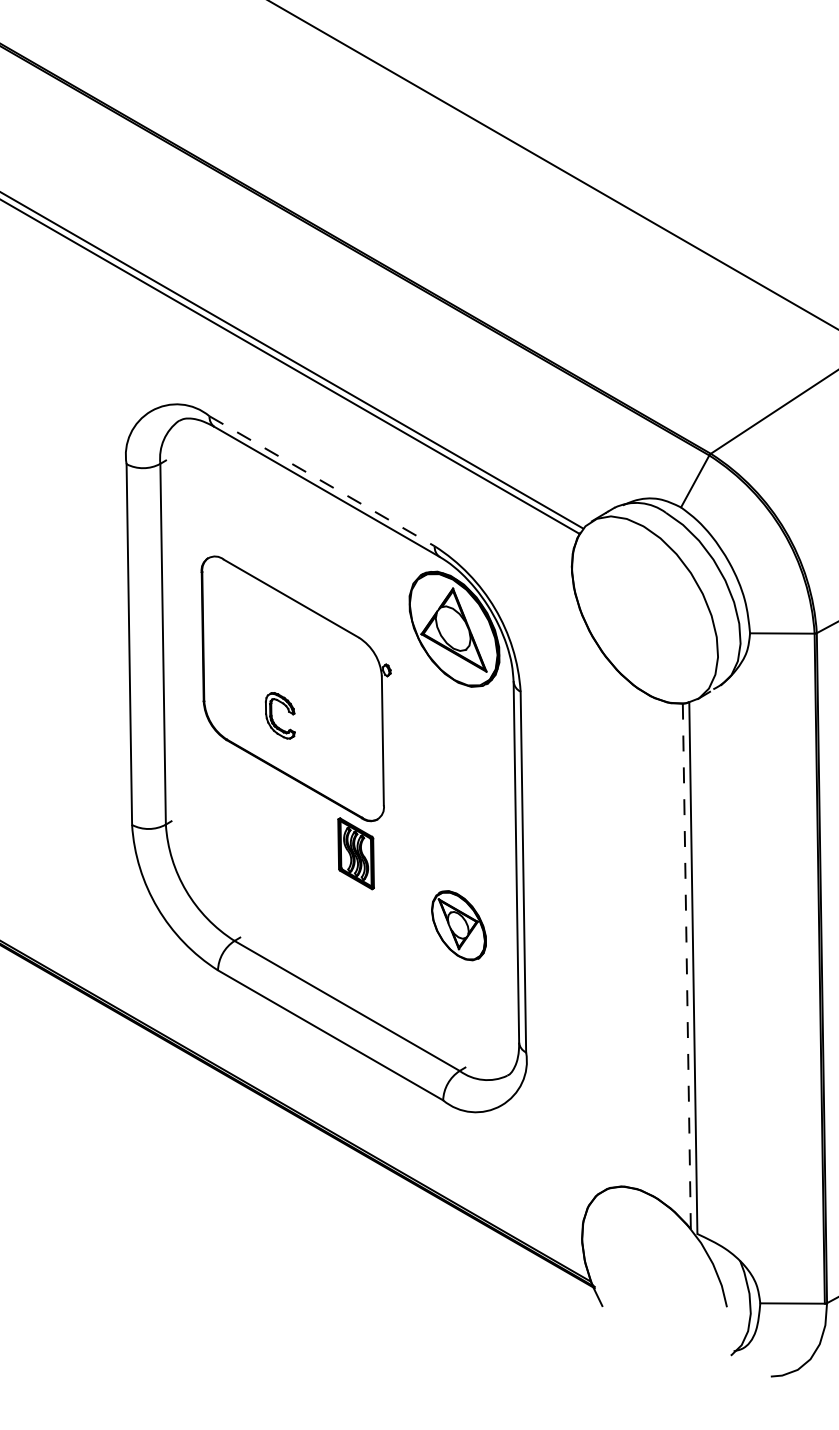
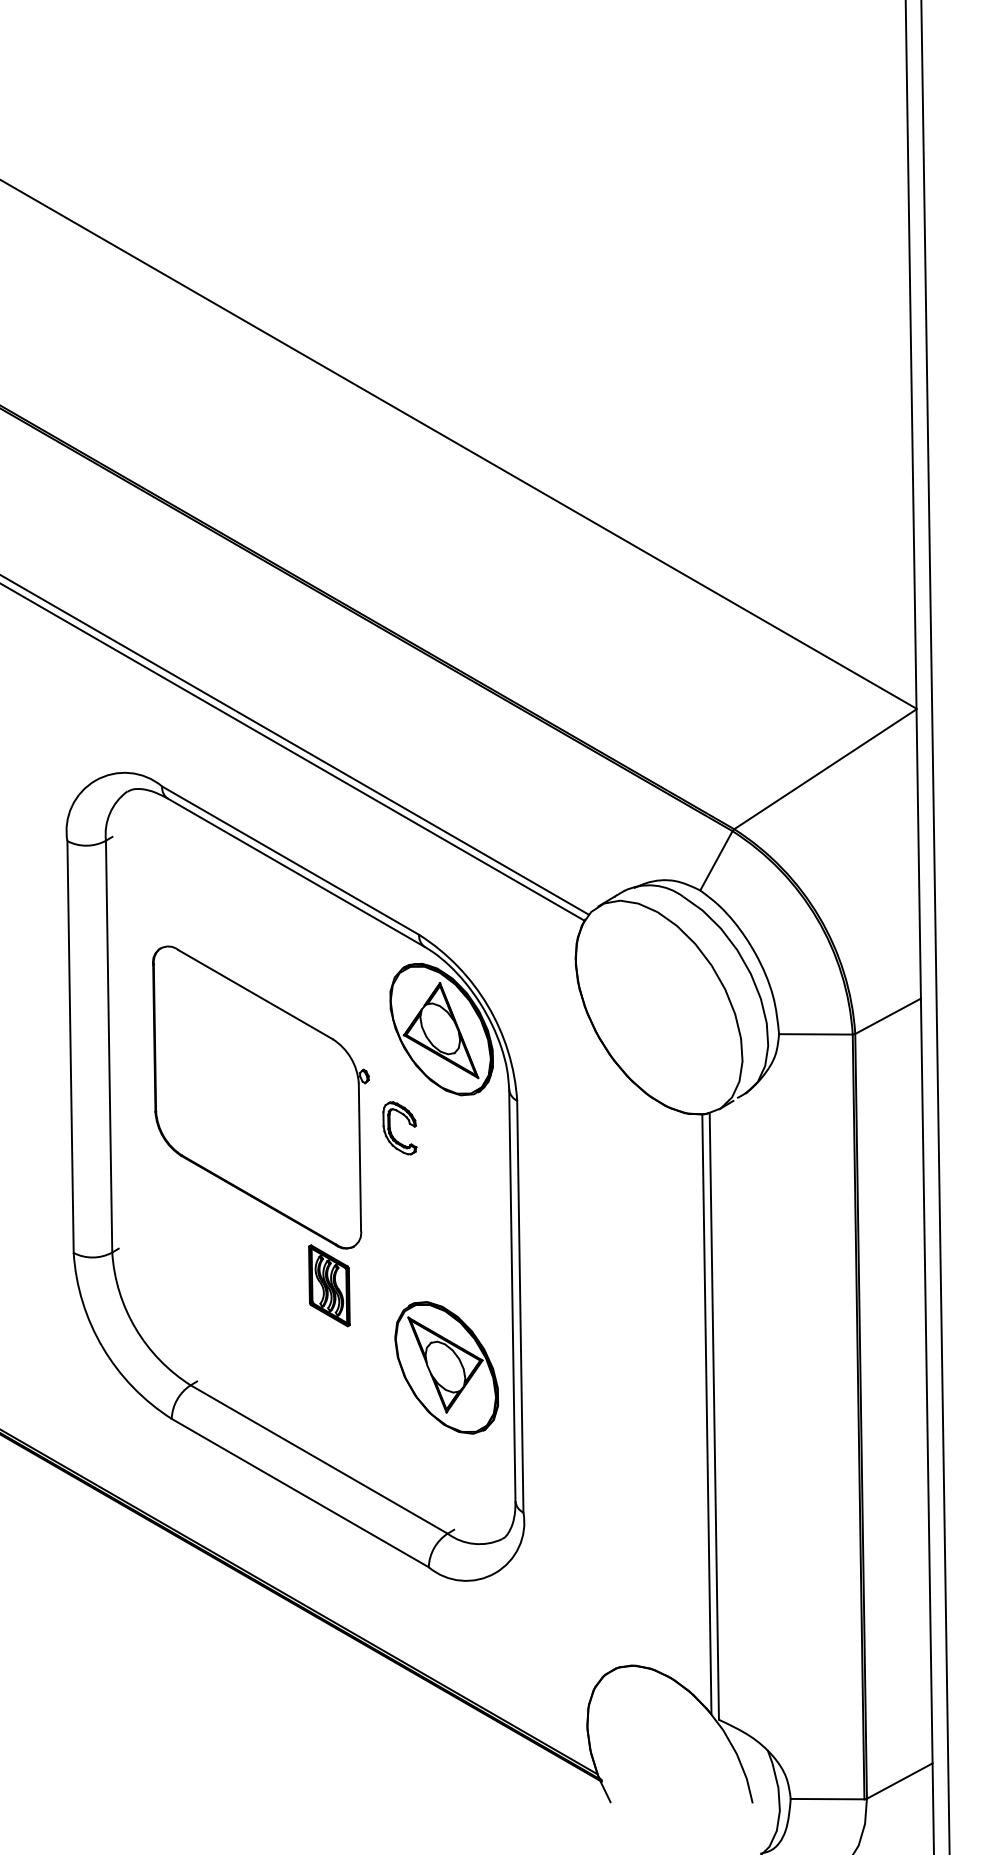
line: (322, 481) -> (291, 860), dashed -> solid
part: (272, 717) -> (391, 1130), moved
part: (458, 925) -> (446, 1367), size x1.67
line: (686, 966) -> (706, 1414), dashed -> solid

